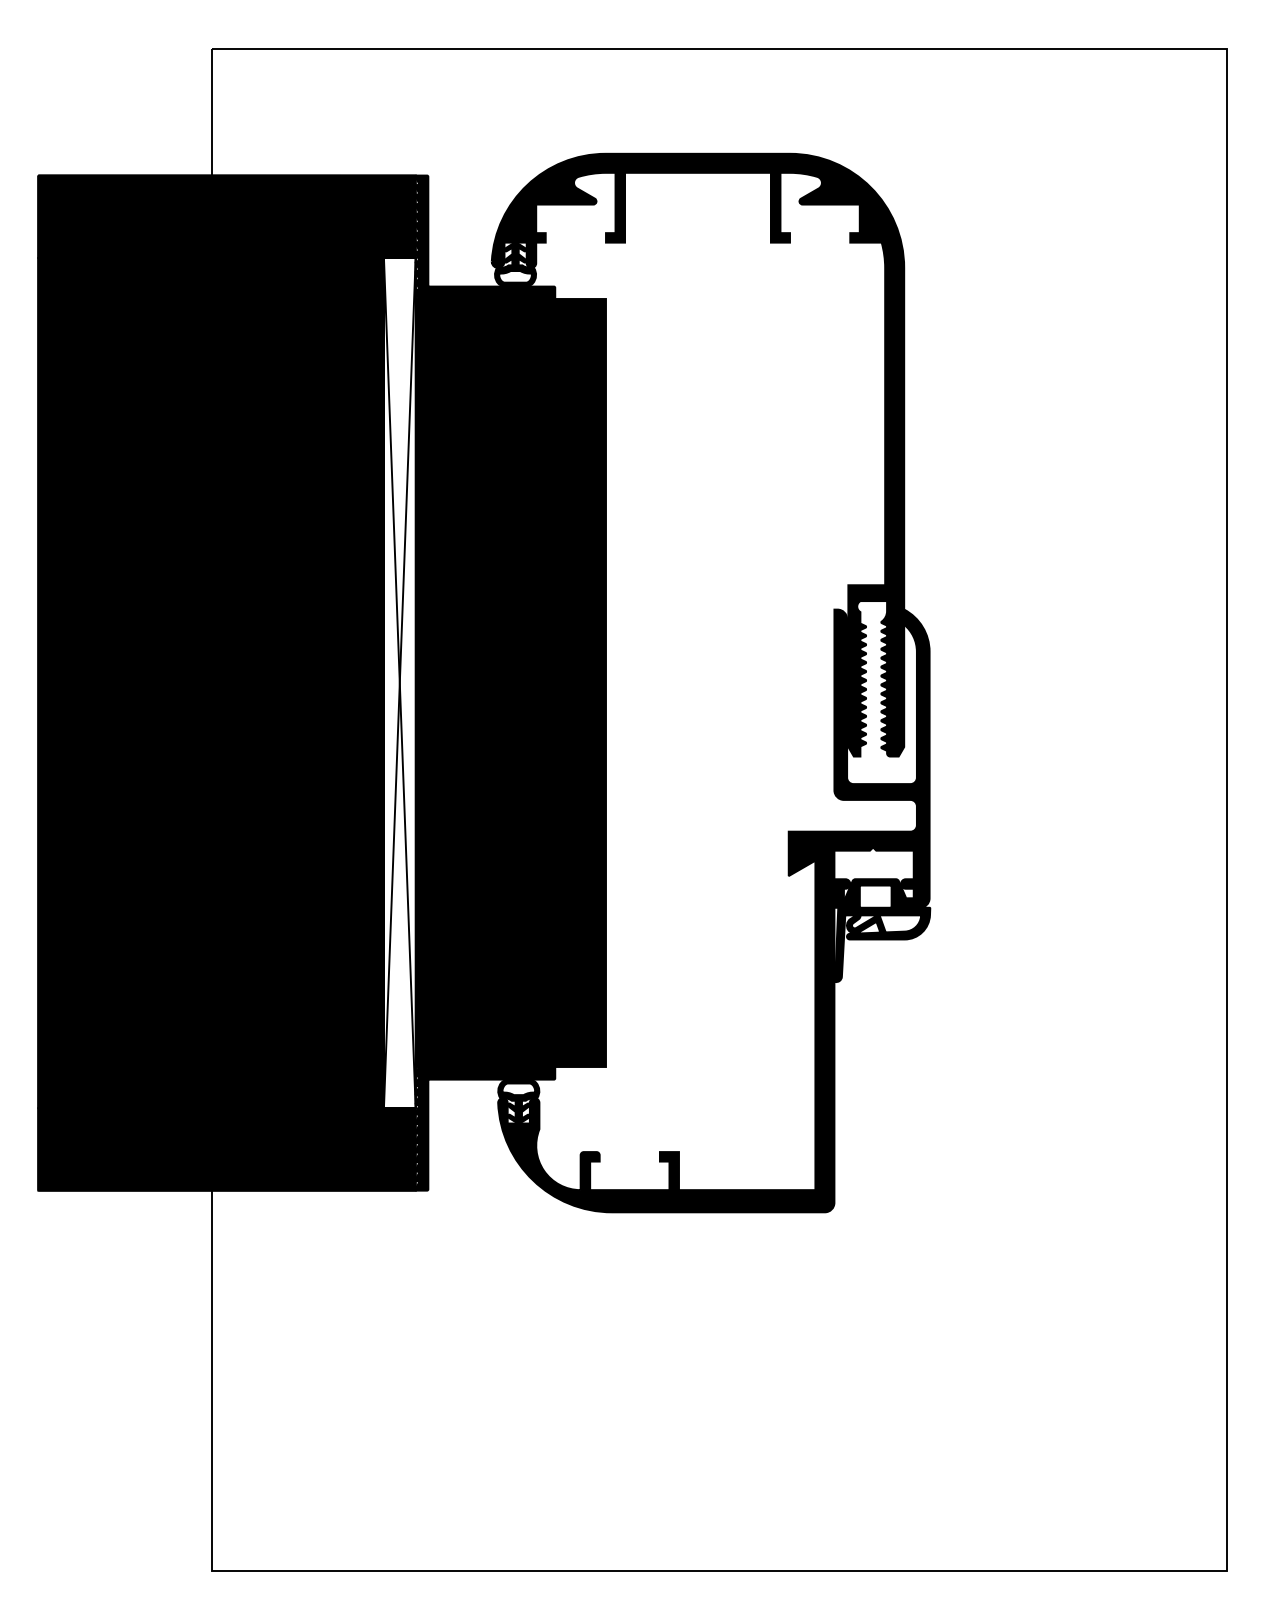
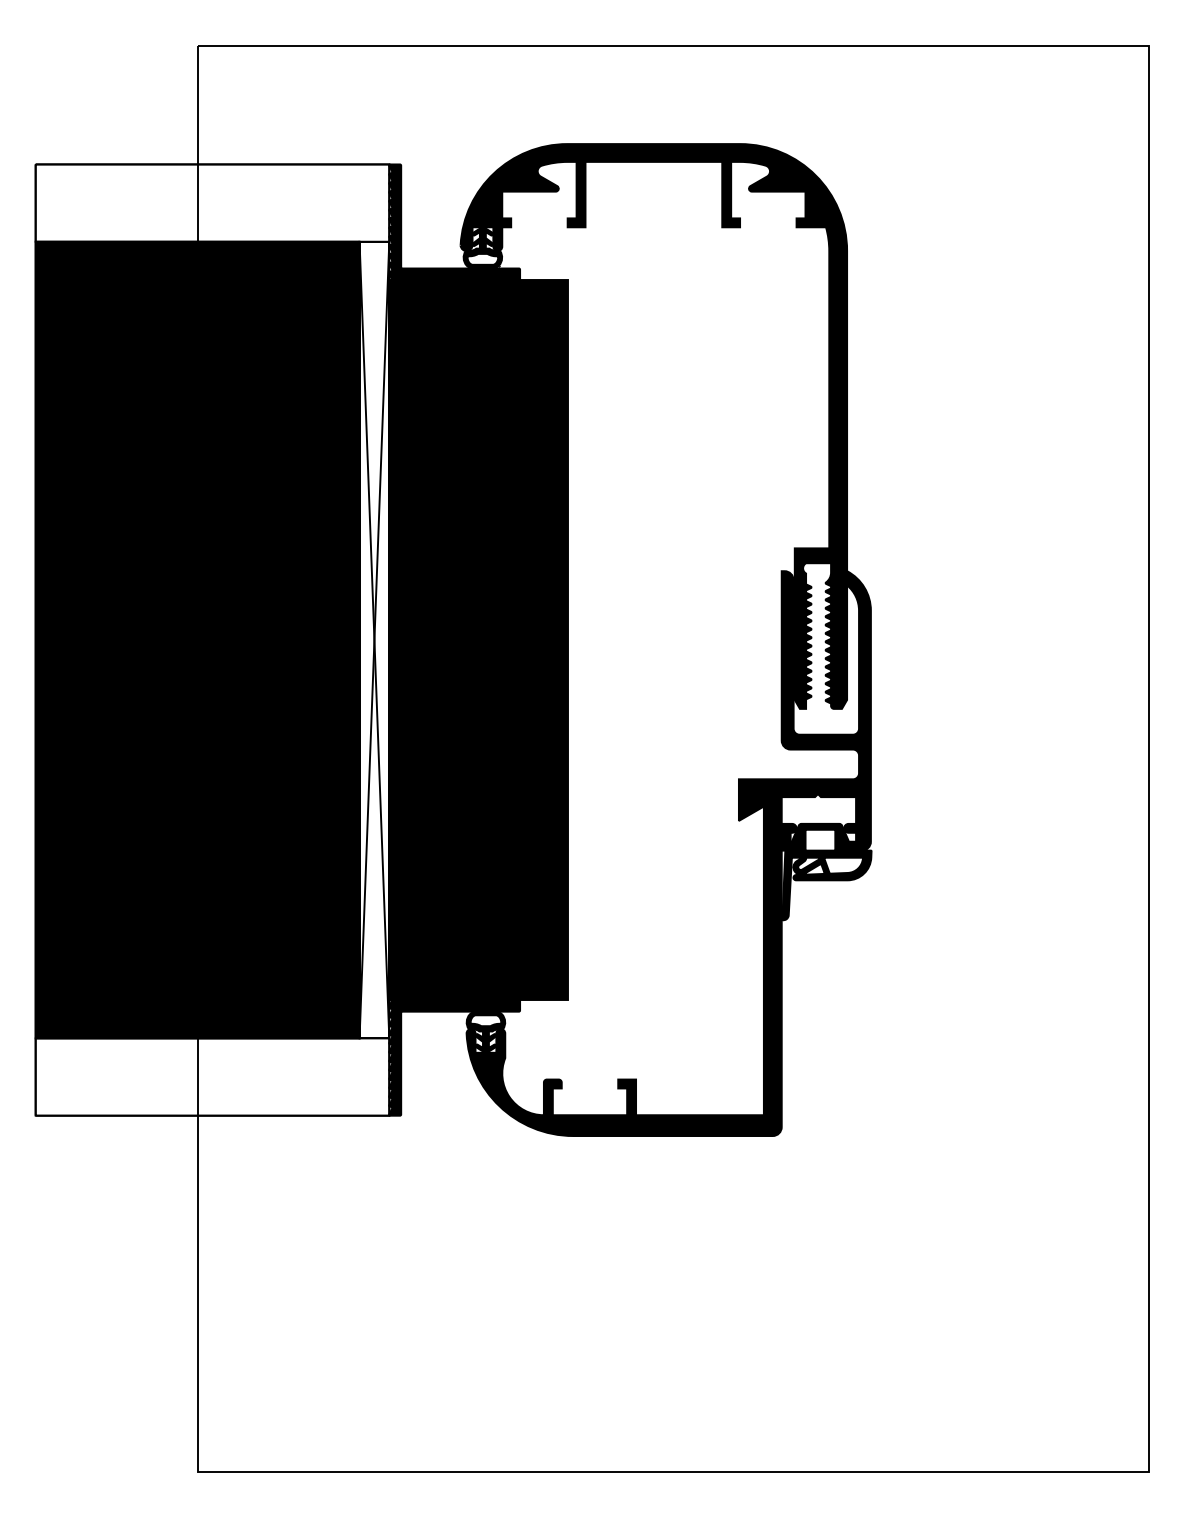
fill: (227, 216) -> (212, 202), removed
fill: (227, 1148) -> (212, 1076), removed

